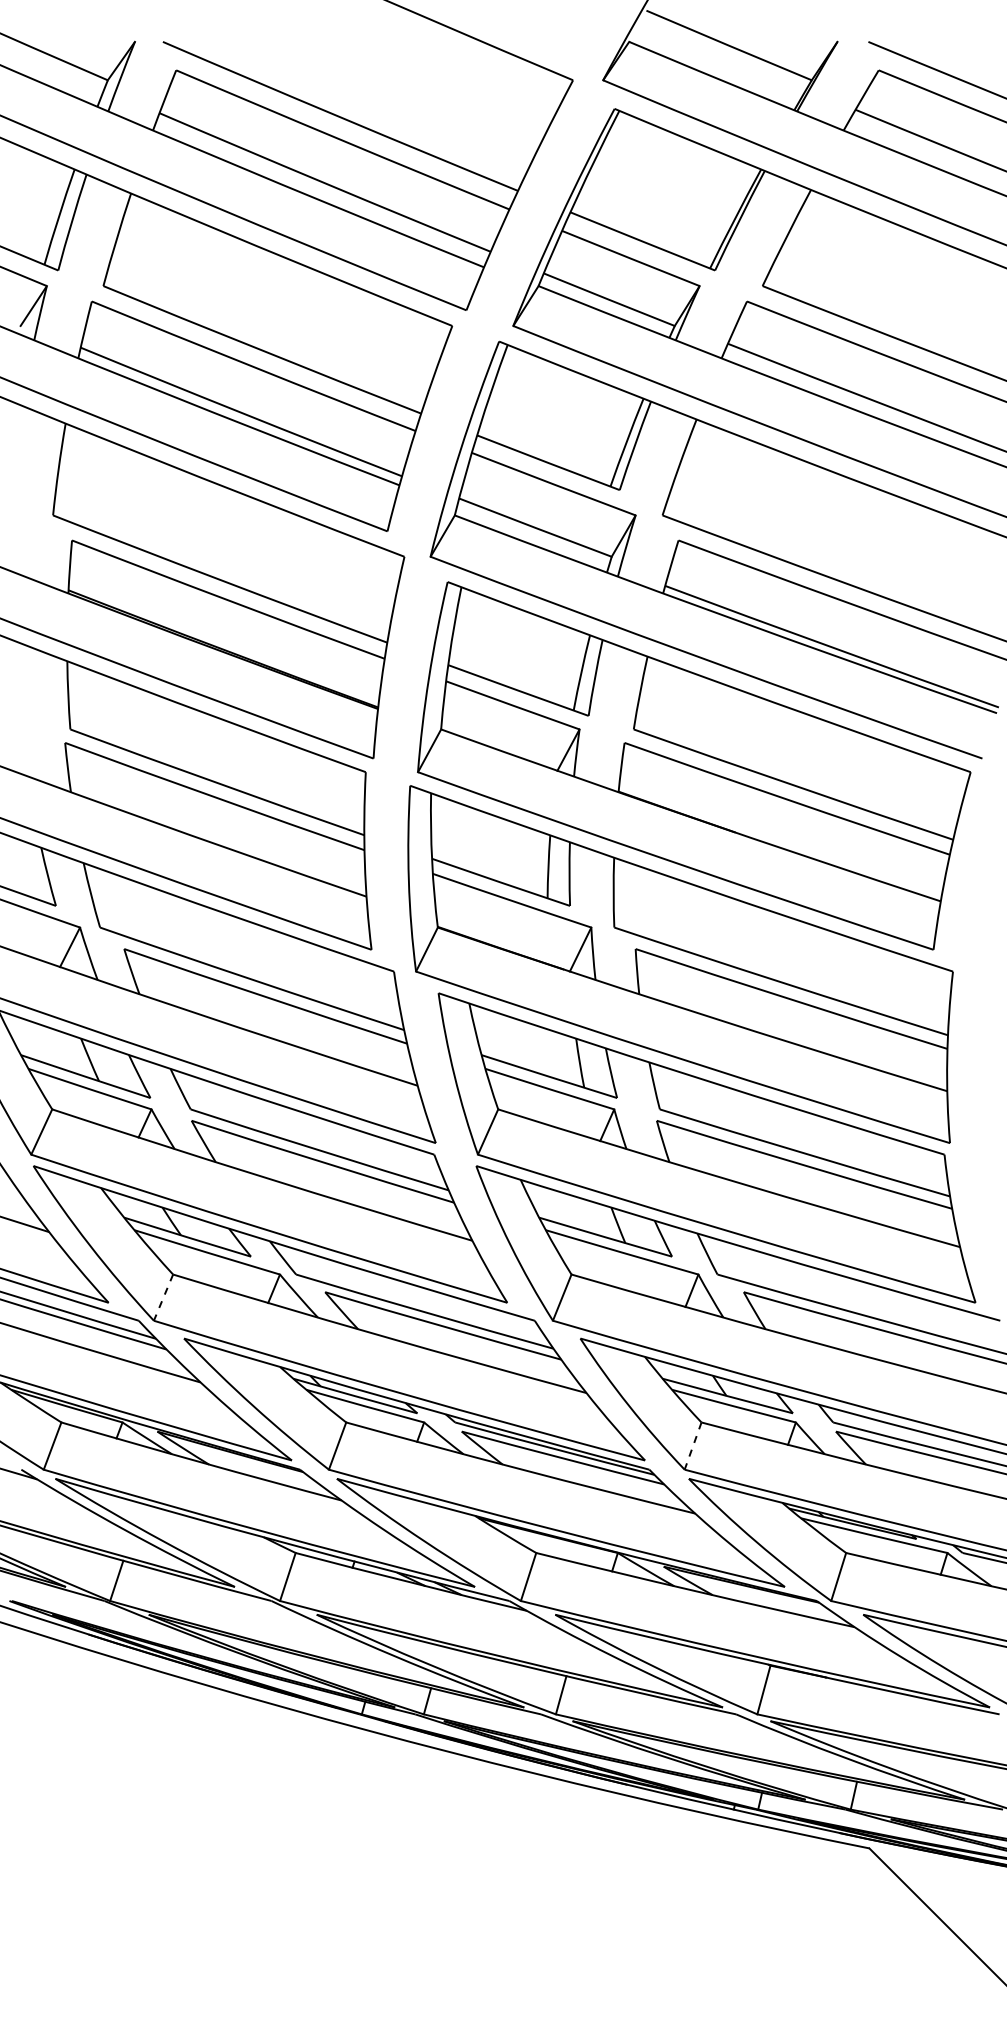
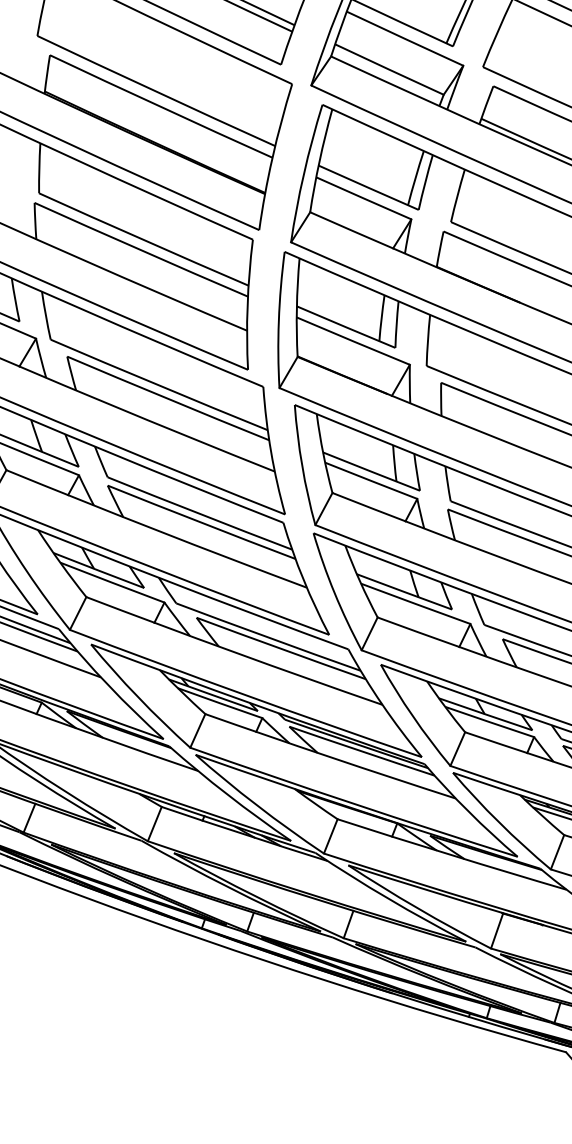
line: (163, 1298) -> (78, 614), dashed -> solid
line: (692, 1446) -> (457, 749), dashed -> solid

